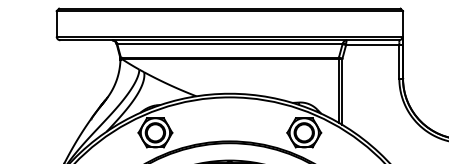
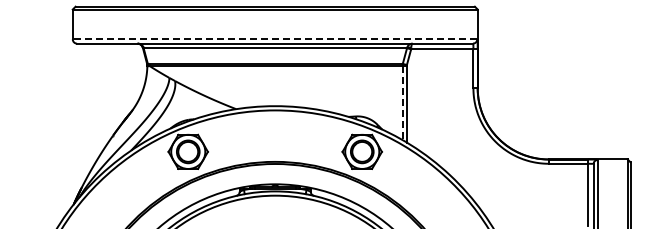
line: (229, 36) -> (274, 39), solid -> dashed
line: (338, 91) -> (402, 103), solid -> dashed

